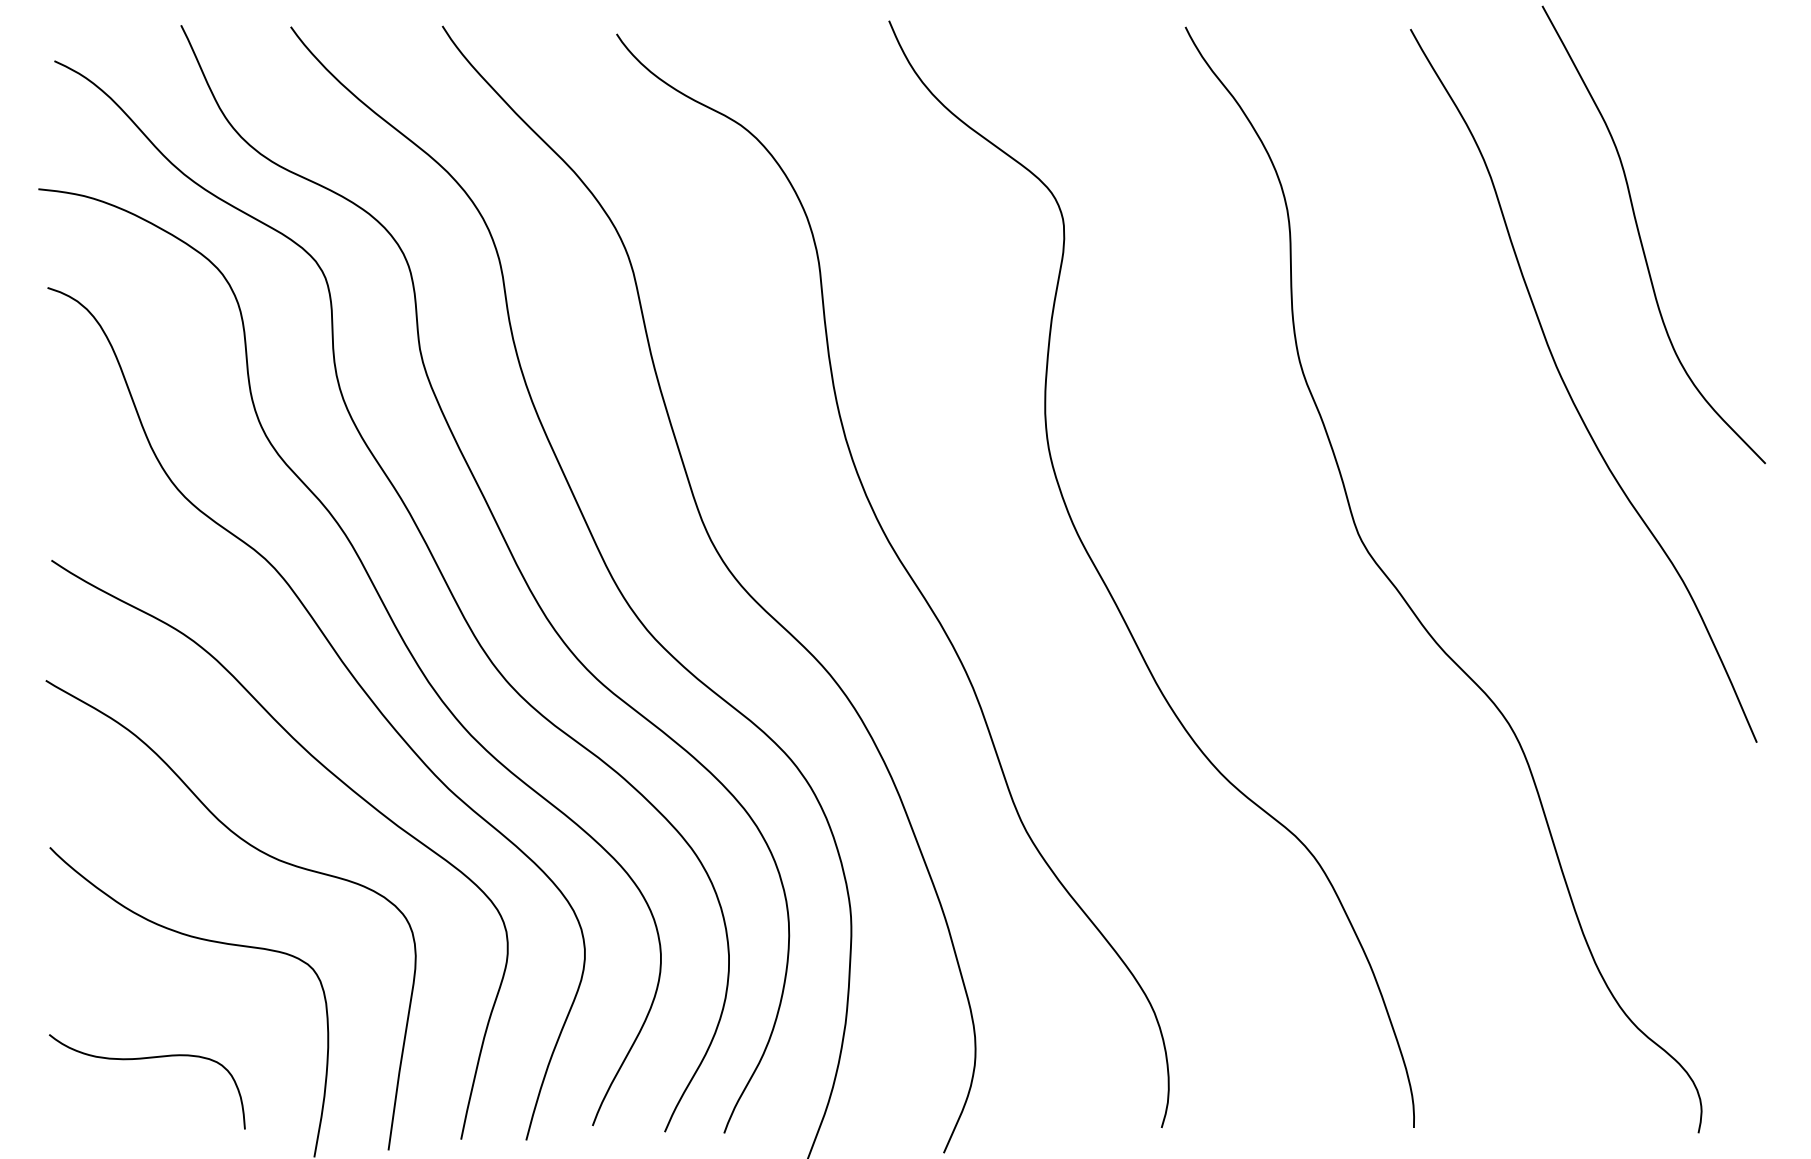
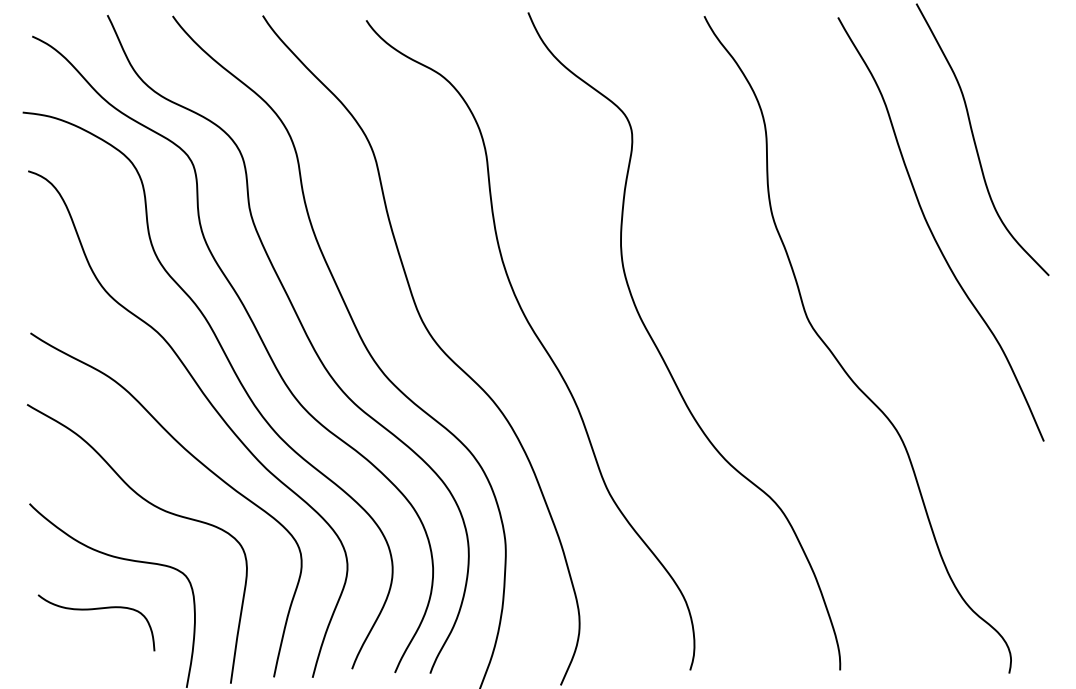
curve: (140, 1060) -> (92, 610), moved

